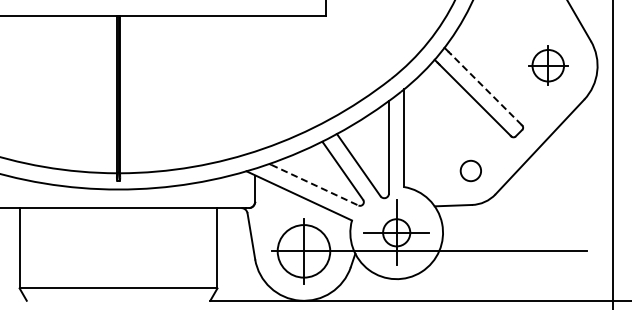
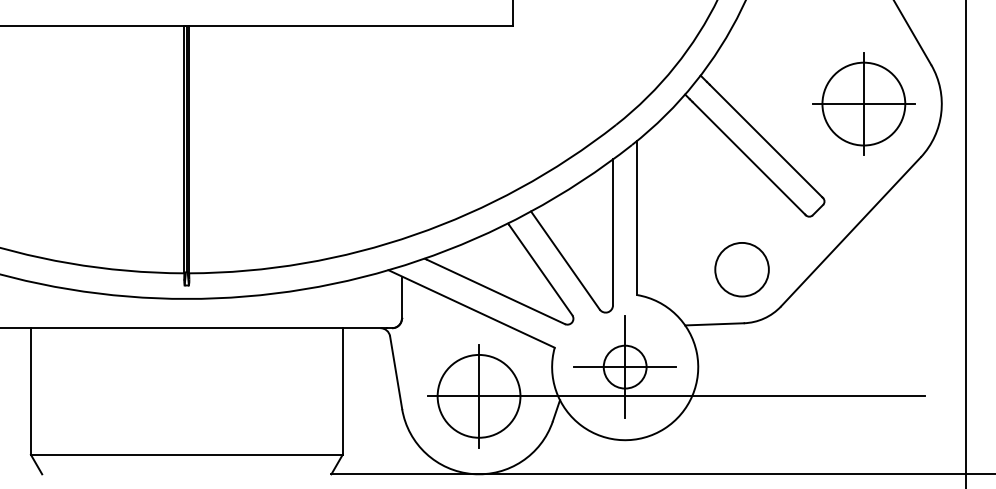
part: (548, 65) -> (864, 103), size x1.67
line: (486, 89) -> (766, 141), dashed -> solid
circle: (470, 170) -> (741, 268), size x1.67
line: (315, 185) -> (497, 292), dashed -> solid

